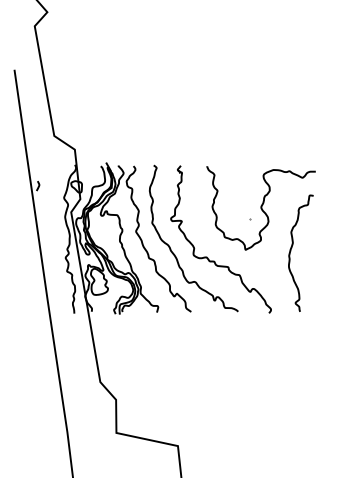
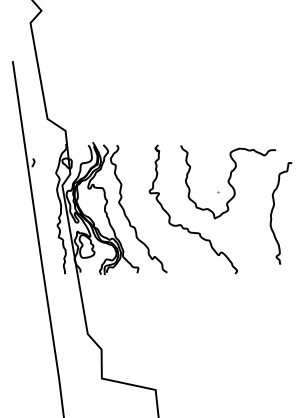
curve: (291, 253) -> (272, 213), moved
curve: (175, 254) -> (153, 222), removed

